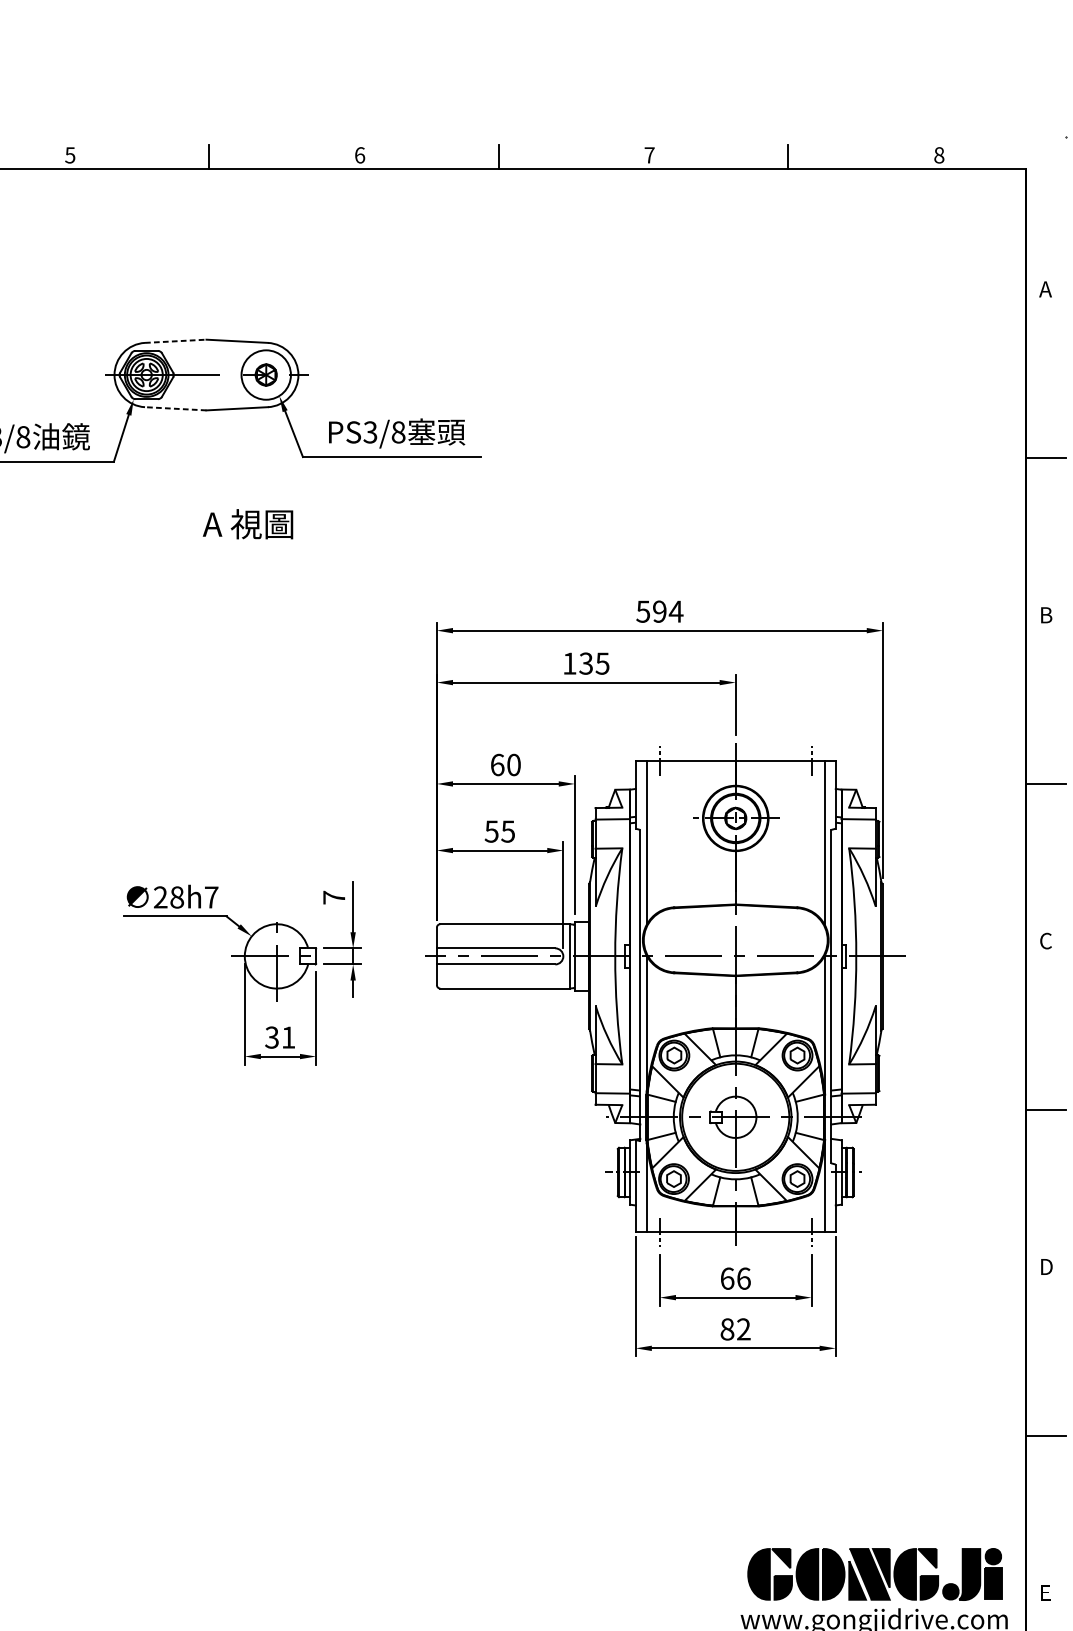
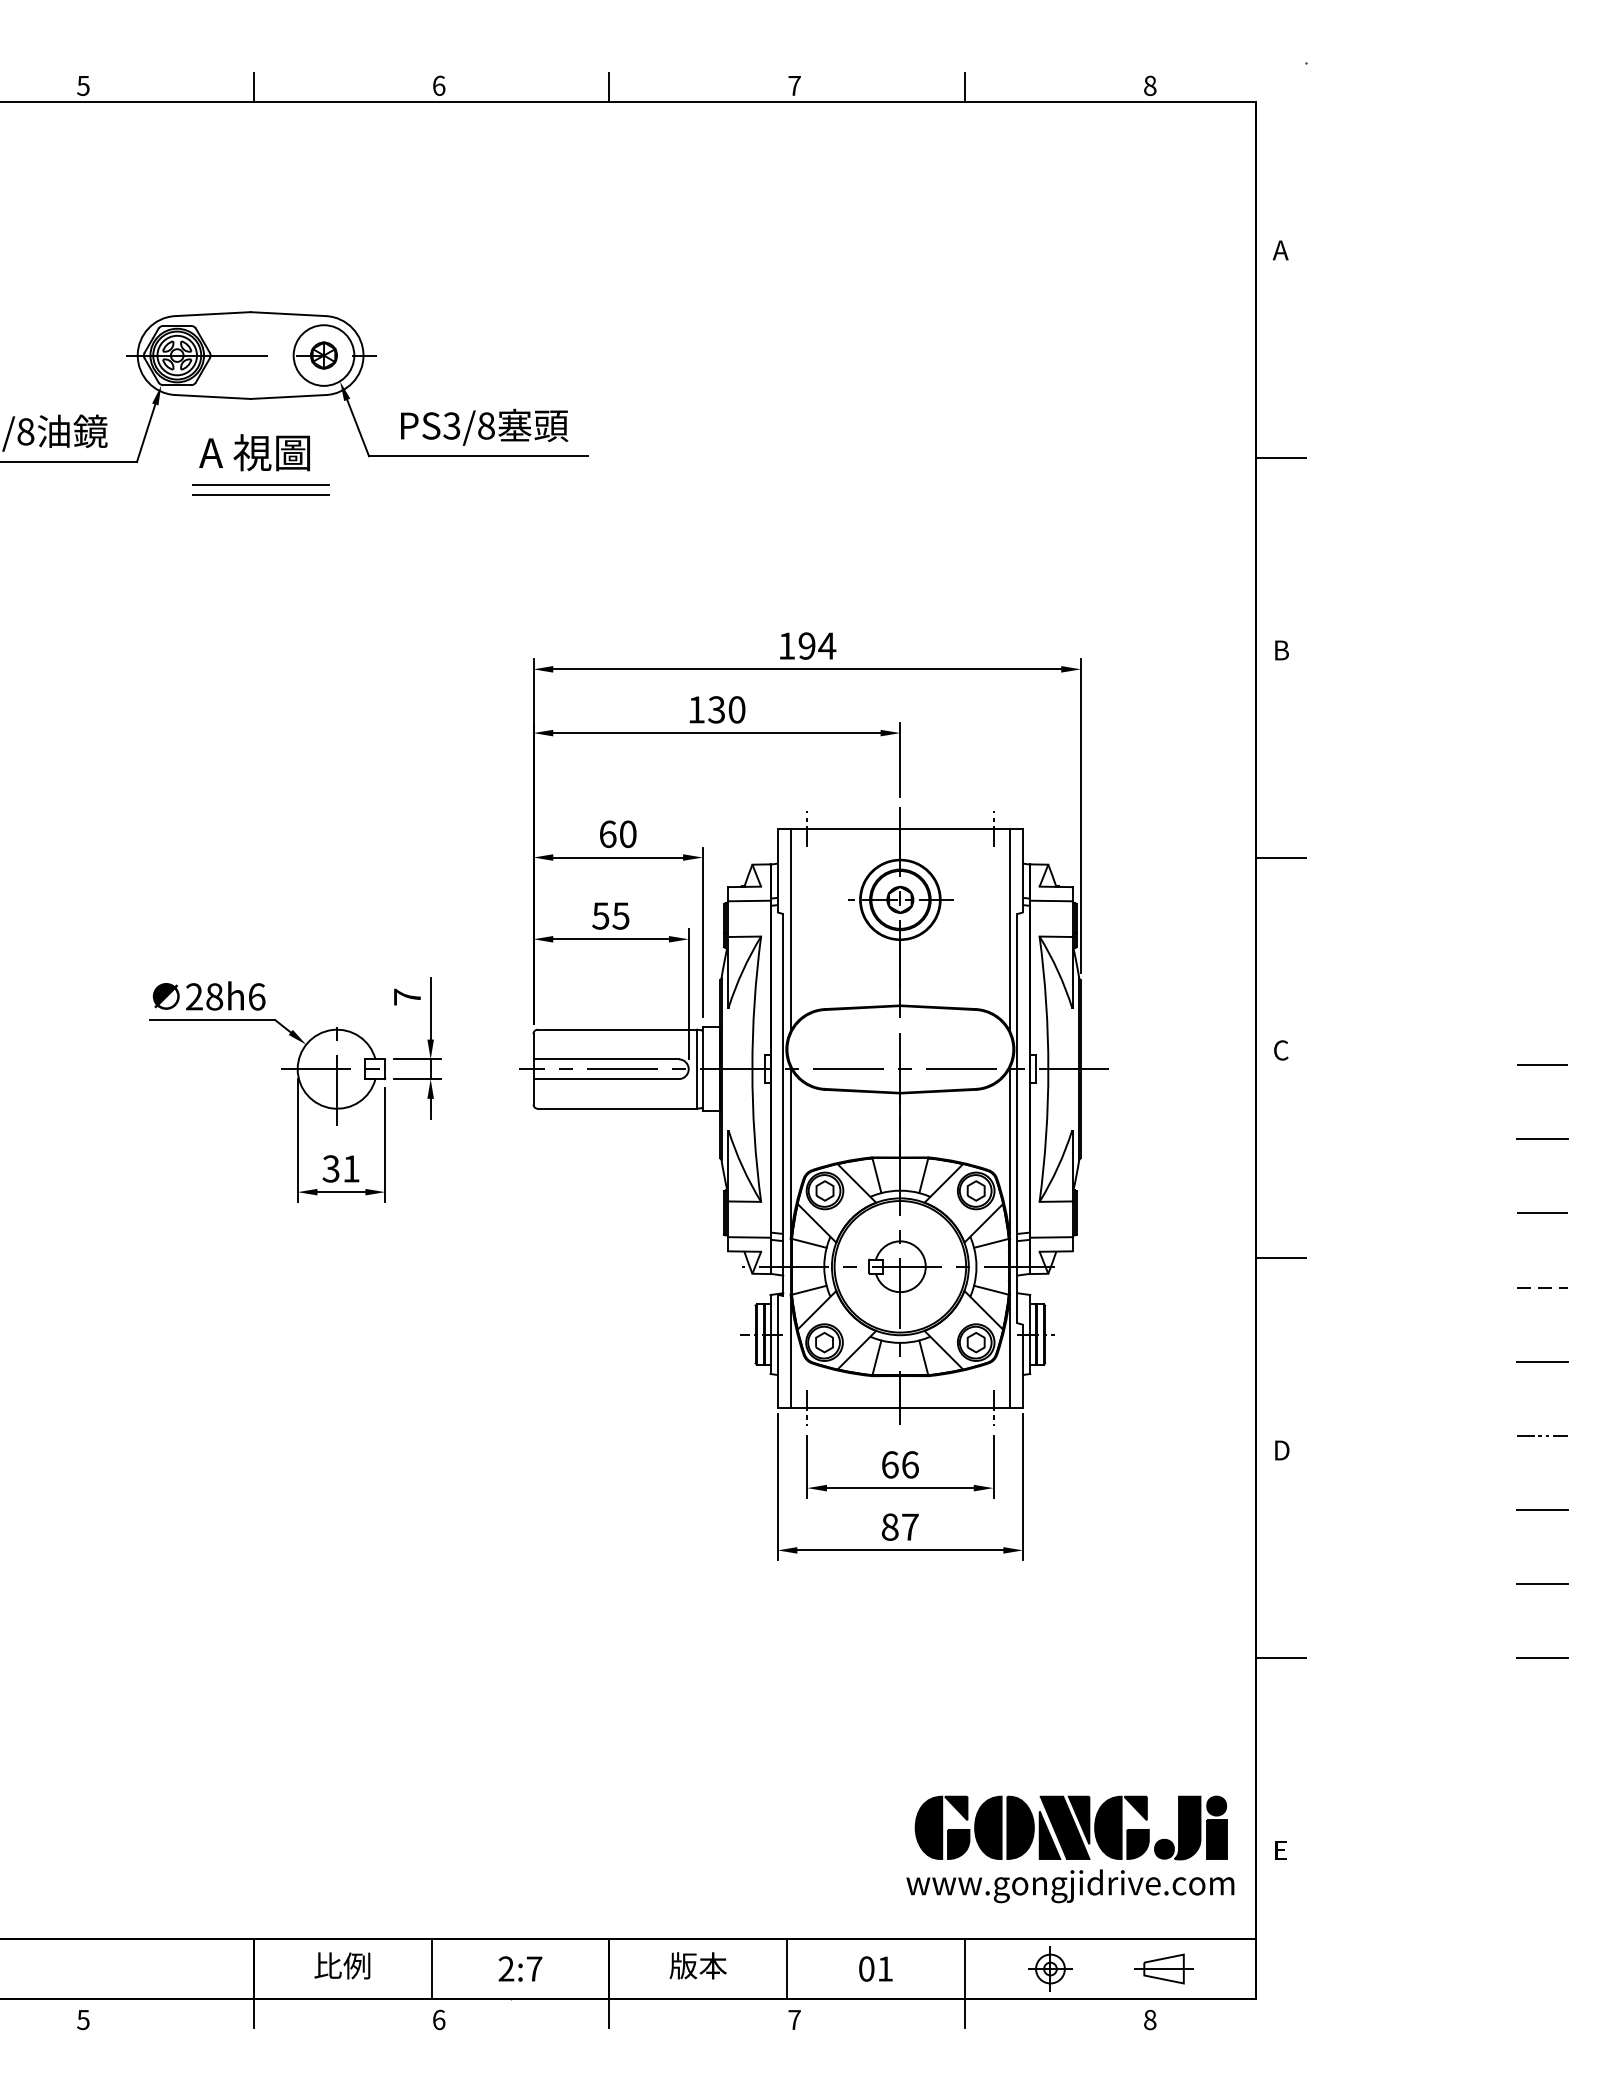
line: (175, 341) -> (212, 314), dashed -> solid
line: (175, 409) -> (212, 397), dashed -> solid
line: (214, 480) -> (260, 484), added
line: (215, 488) -> (261, 494), added
text: (247, 524) -> (254, 452), moved
text: (643, 611) -> (786, 645), 594 -> 194
text: (602, 663) -> (736, 709), 135 -> 130
text: (211, 897) -> (256, 996), 28h7 -> 28h6
text: (744, 1328) -> (910, 1526), 82 -> 87

